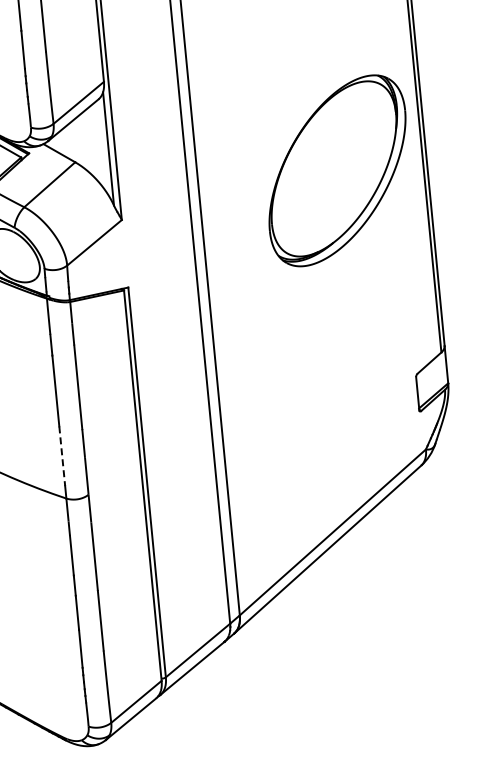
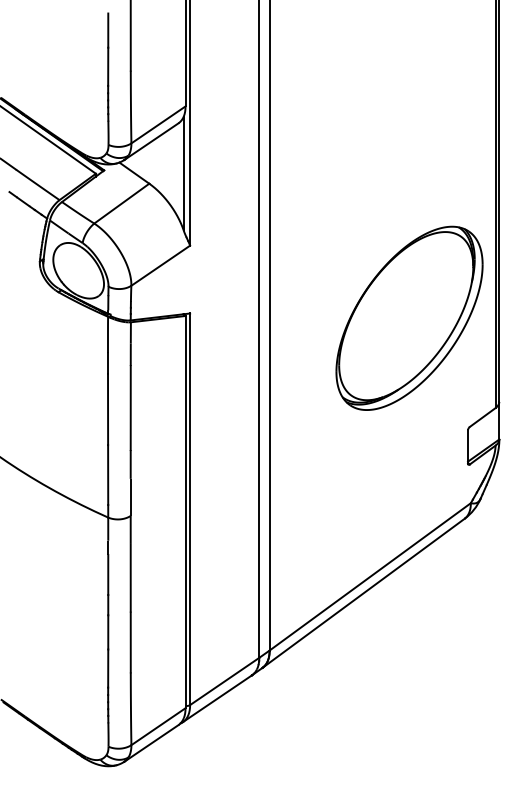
part: (337, 169) -> (409, 317), moved
line: (62, 456) -> (108, 475), dashed -> solid

